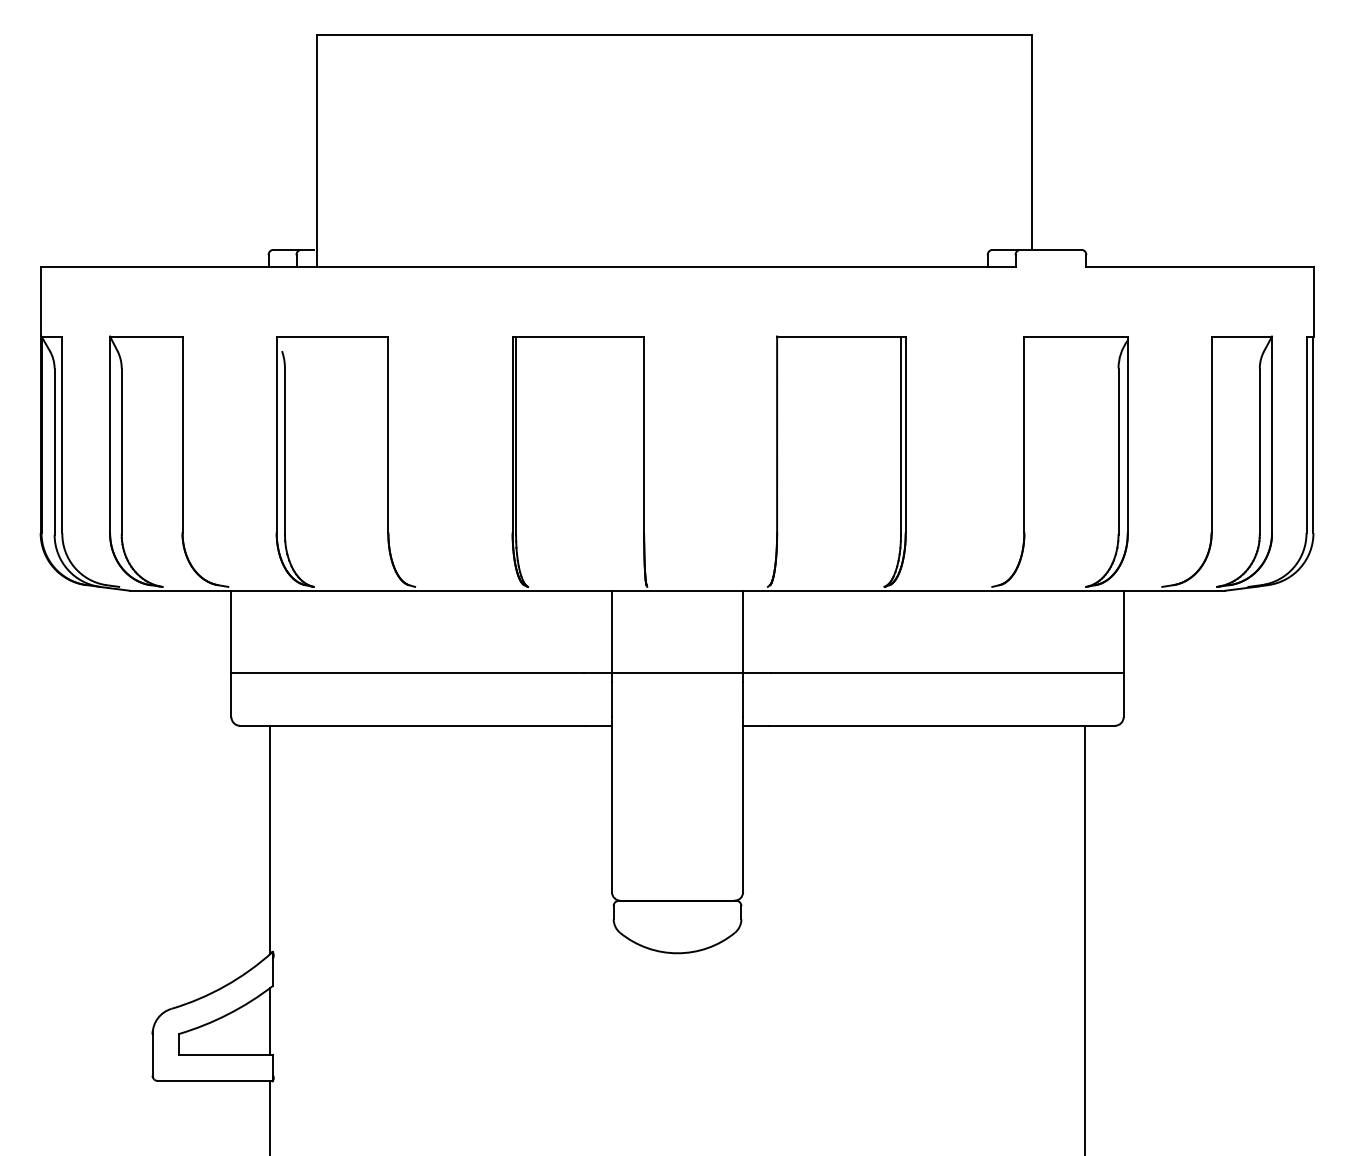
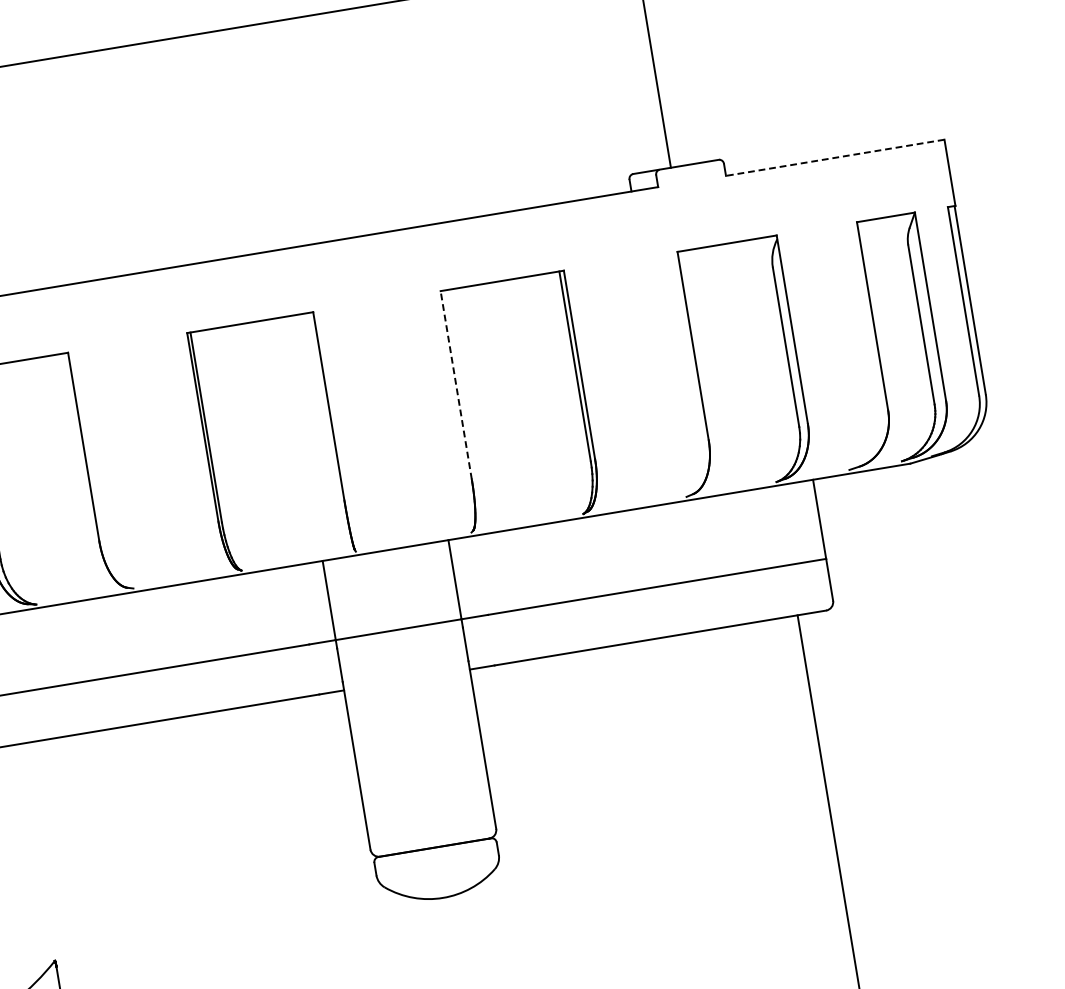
line: (1199, 267) -> (834, 157), solid -> dashed
line: (777, 434) -> (456, 384), solid -> dashed
line: (269, 839) -> (34, 853), removed

